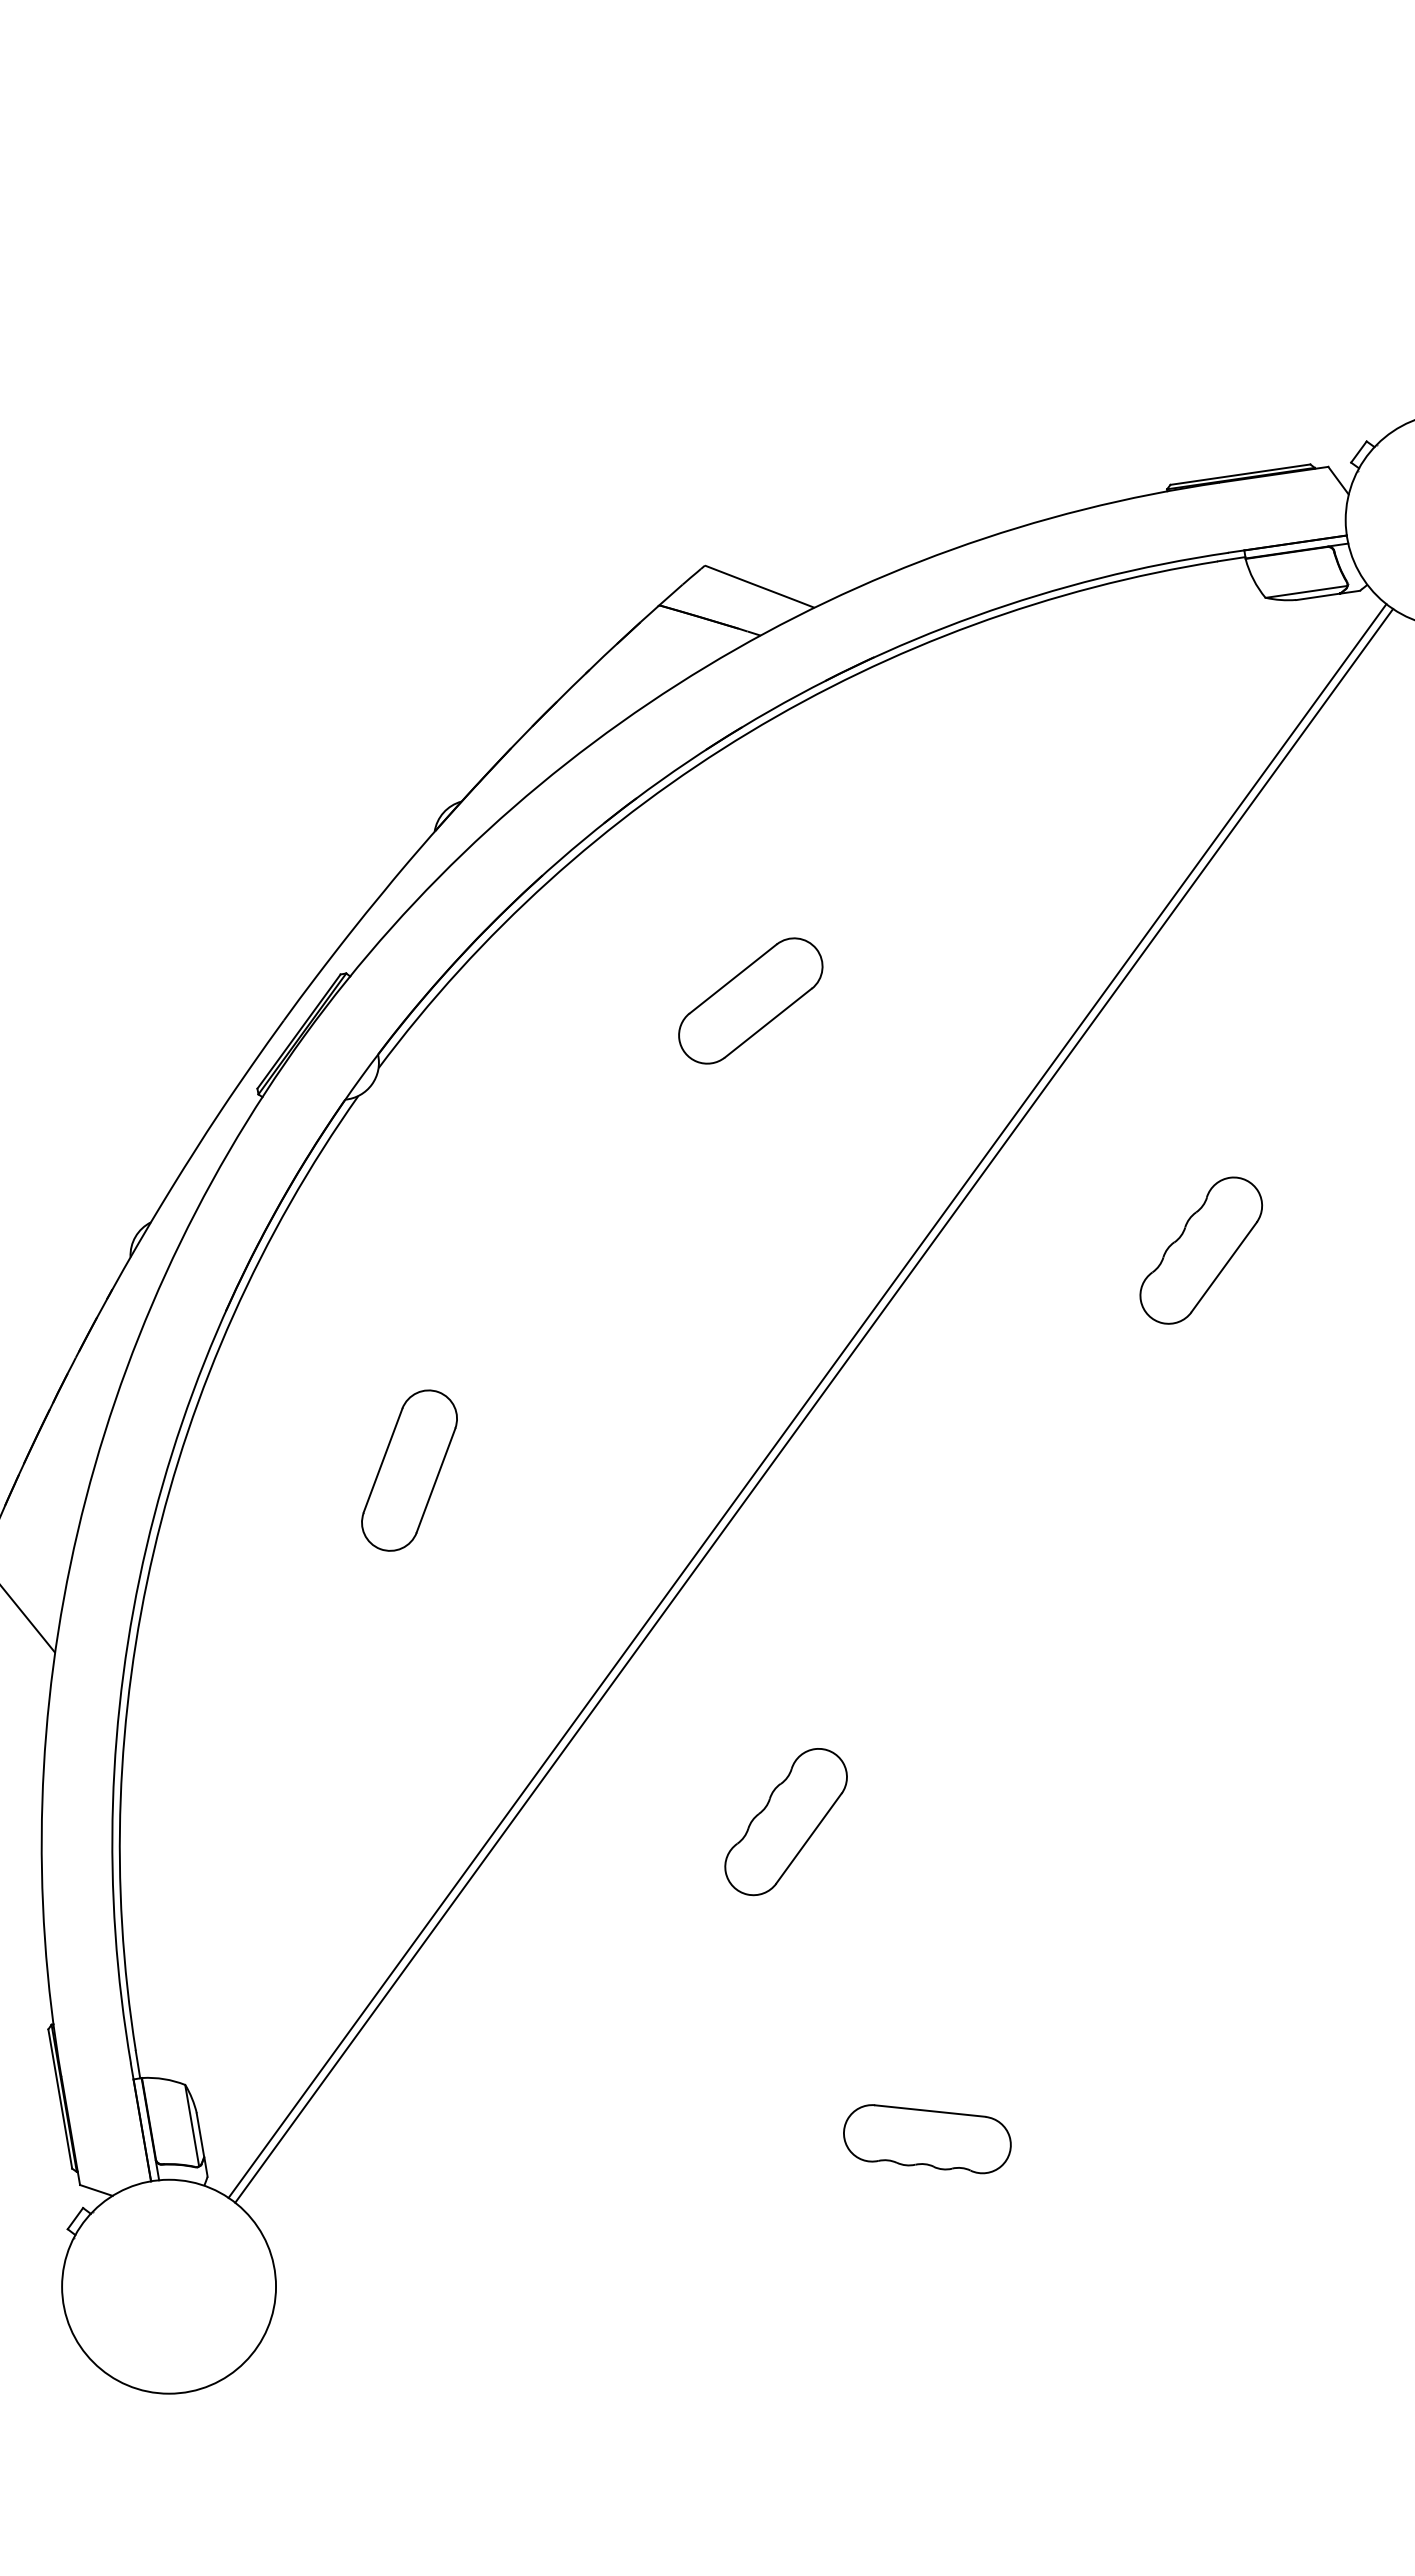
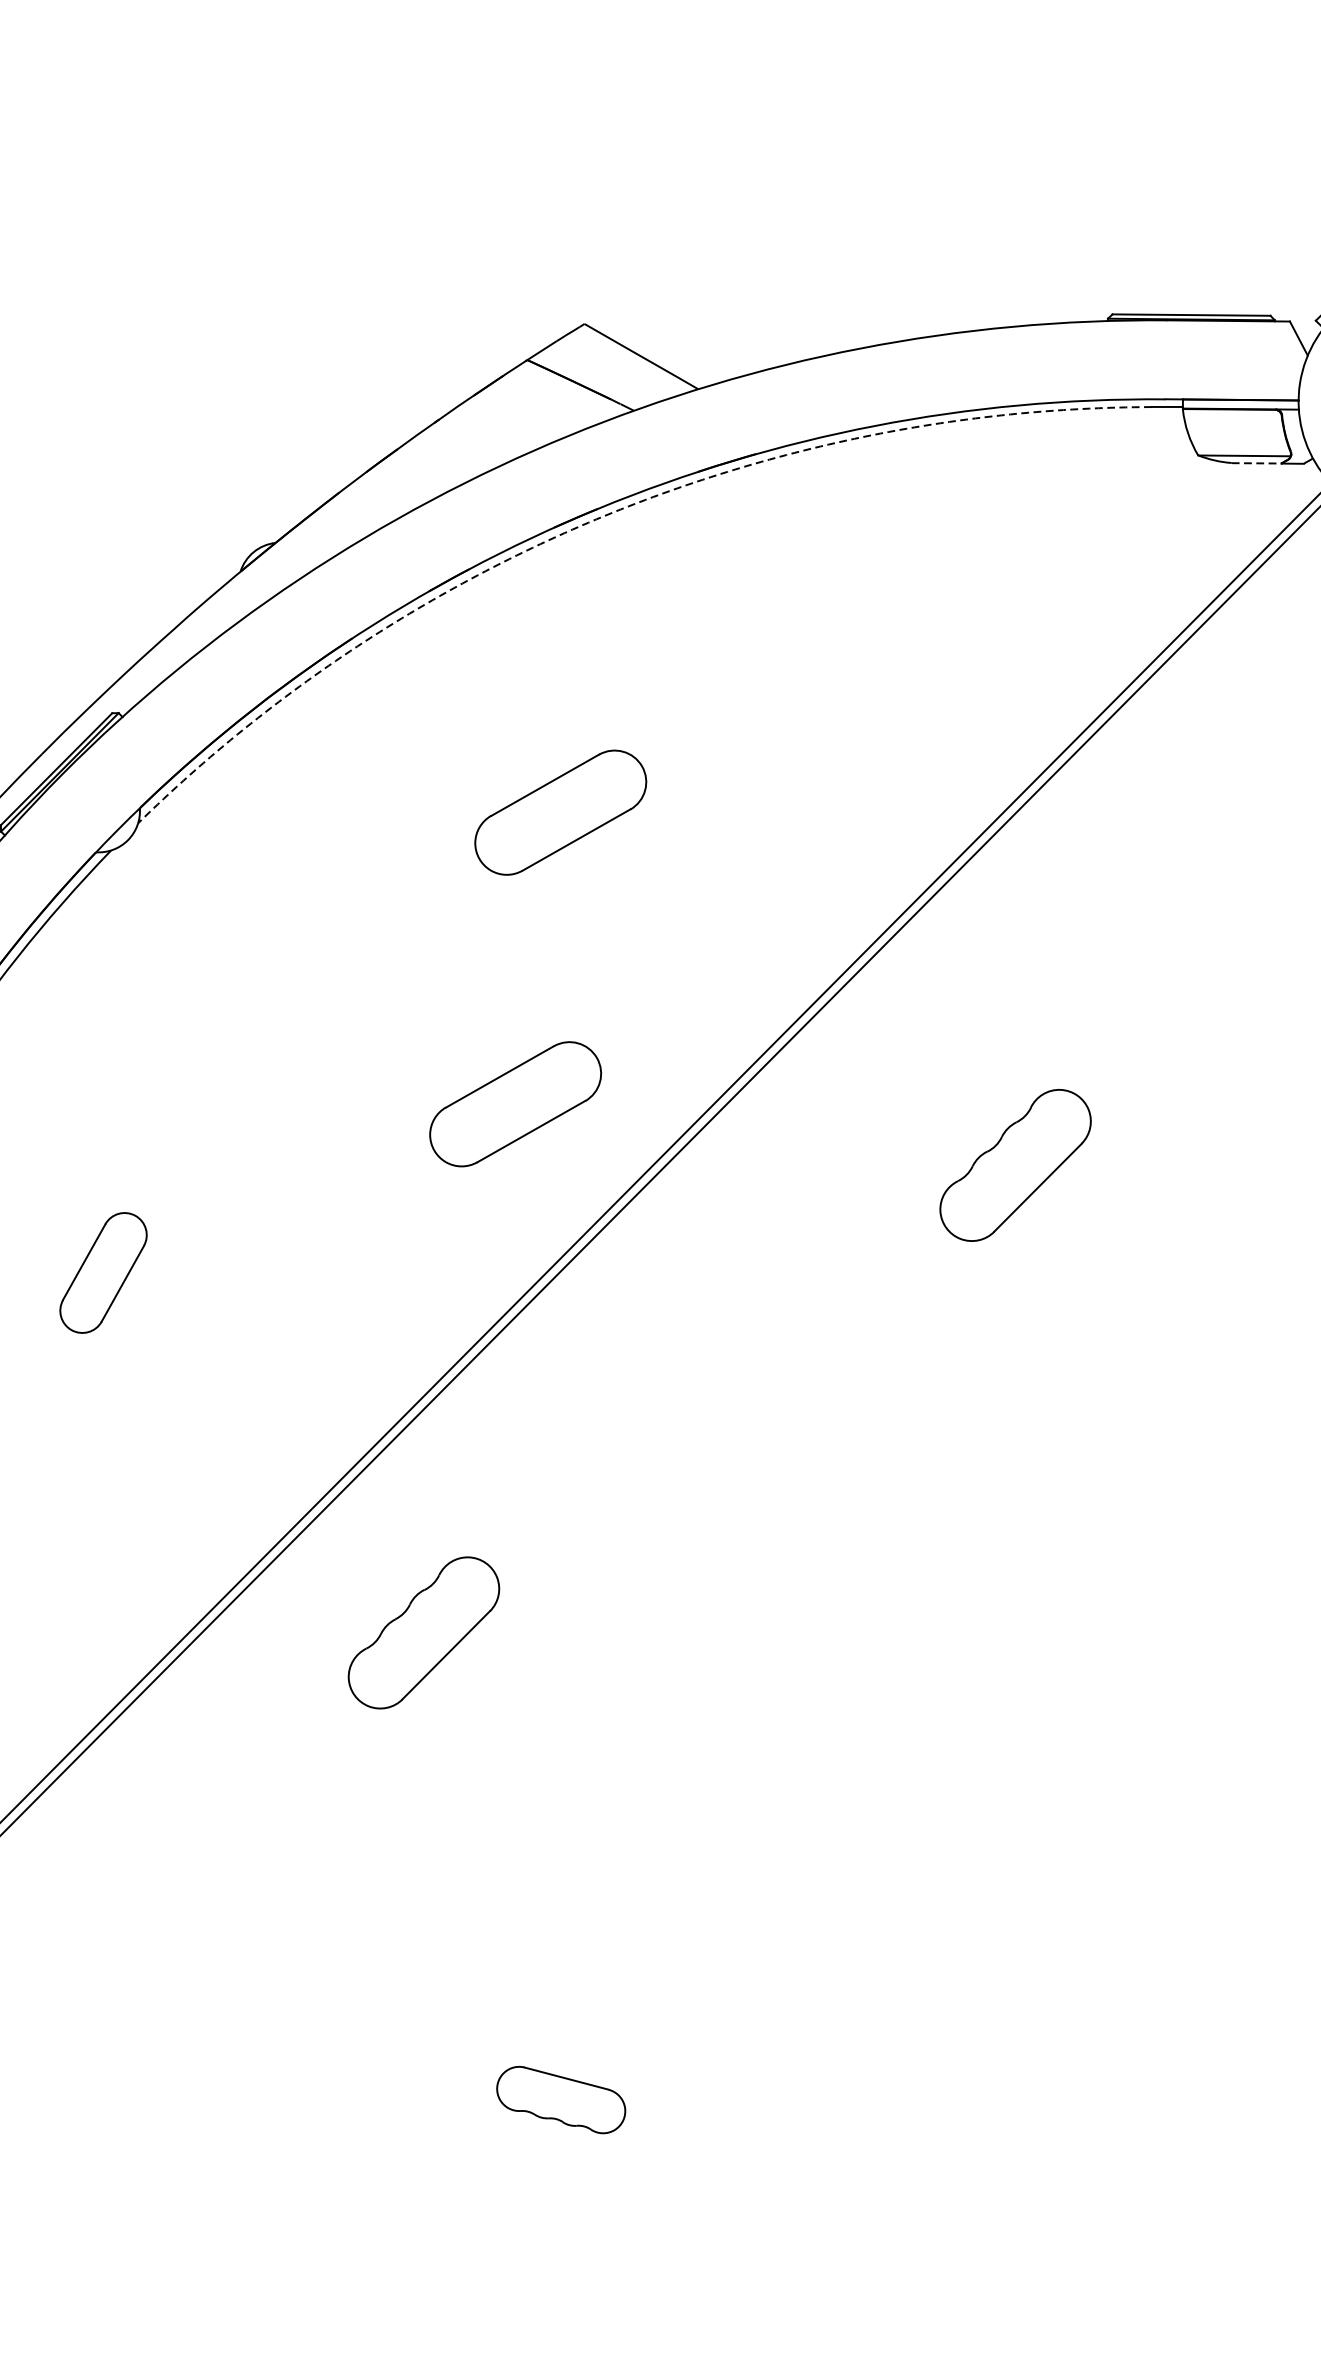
line: (1318, 596) -> (1256, 463), solid -> dashed
arc: (748, 732) -> (604, 515), solid -> dashed
part: (750, 1264) -> (515, 1103), added
part: (409, 1470) -> (103, 1272), size x0.7
part: (785, 1822) -> (423, 1633), moved
part: (927, 2139) -> (561, 2100), size x0.7

